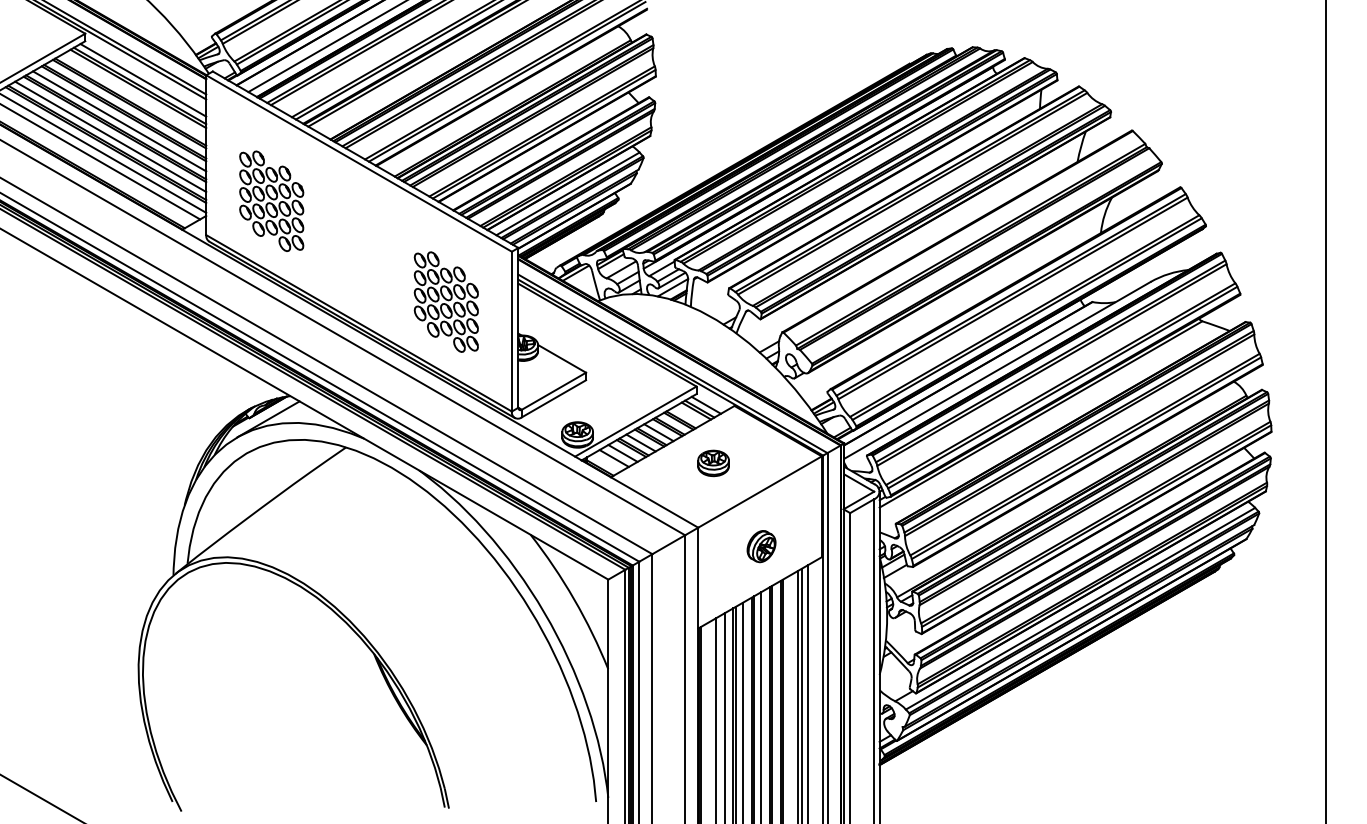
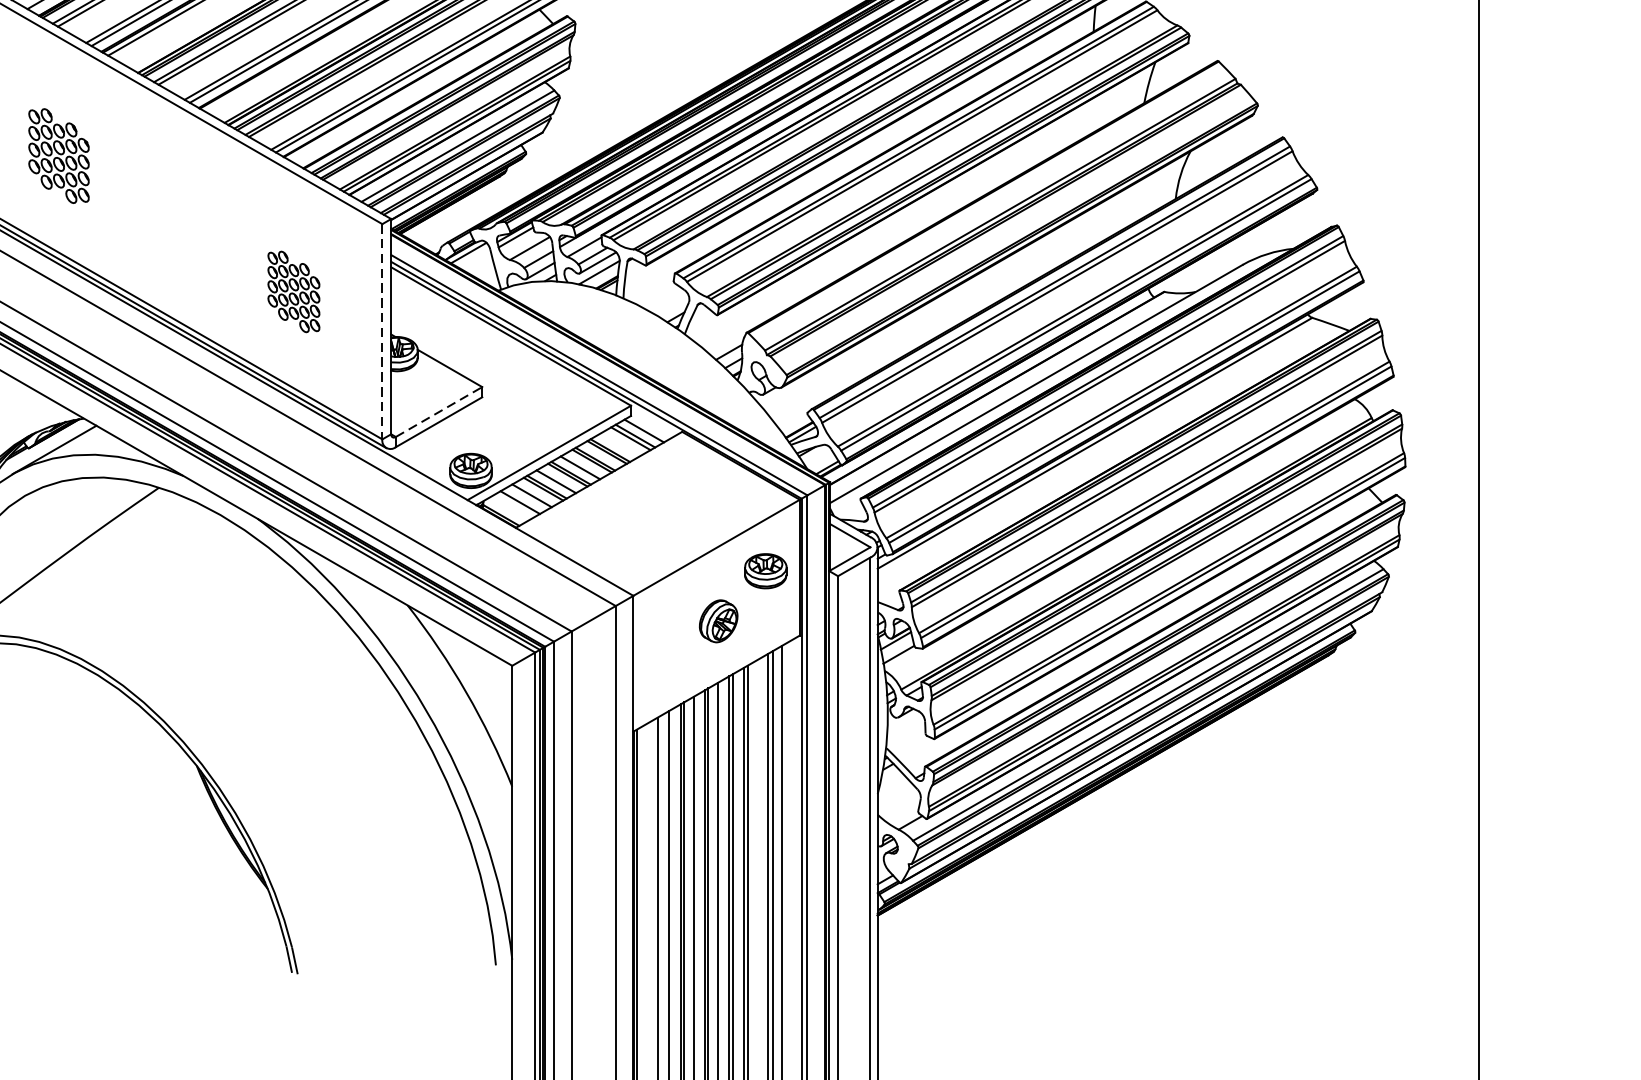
part: (271, 200) -> (58, 155), size x0.7
part: (445, 301) -> (292, 291), size x0.6
line: (511, 331) -> (381, 331), solid -> dashed
line: (554, 390) -> (439, 411), solid -> dashed
part: (713, 463) -> (765, 571), moved

